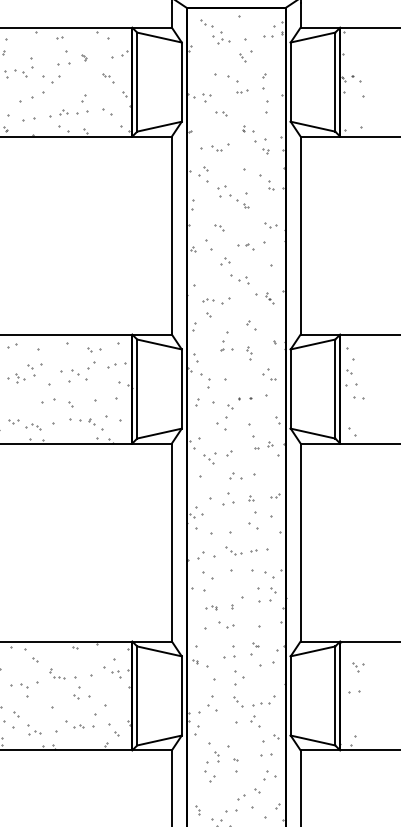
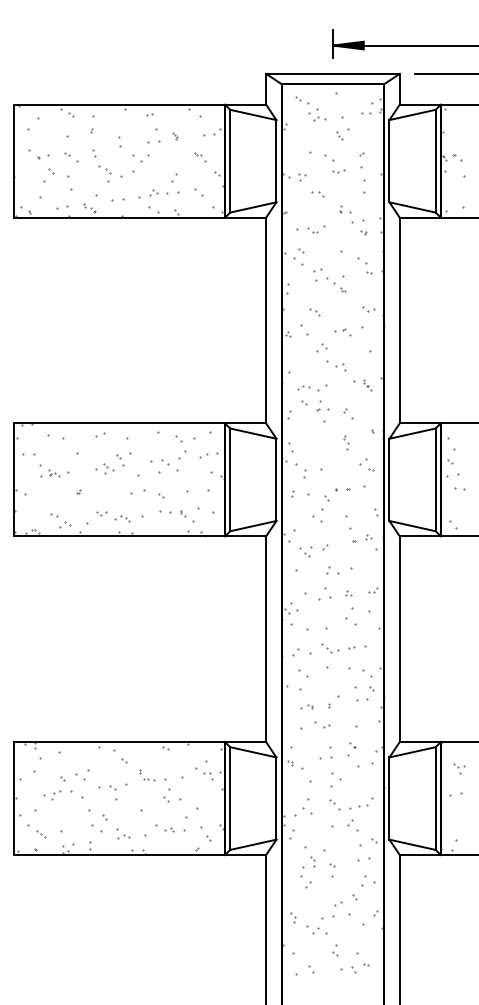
part: (21, 72) -> (104, 169), moved
part: (226, 345) -> (322, 405), moved
part: (93, 349) -> (184, 438), size x1.4

